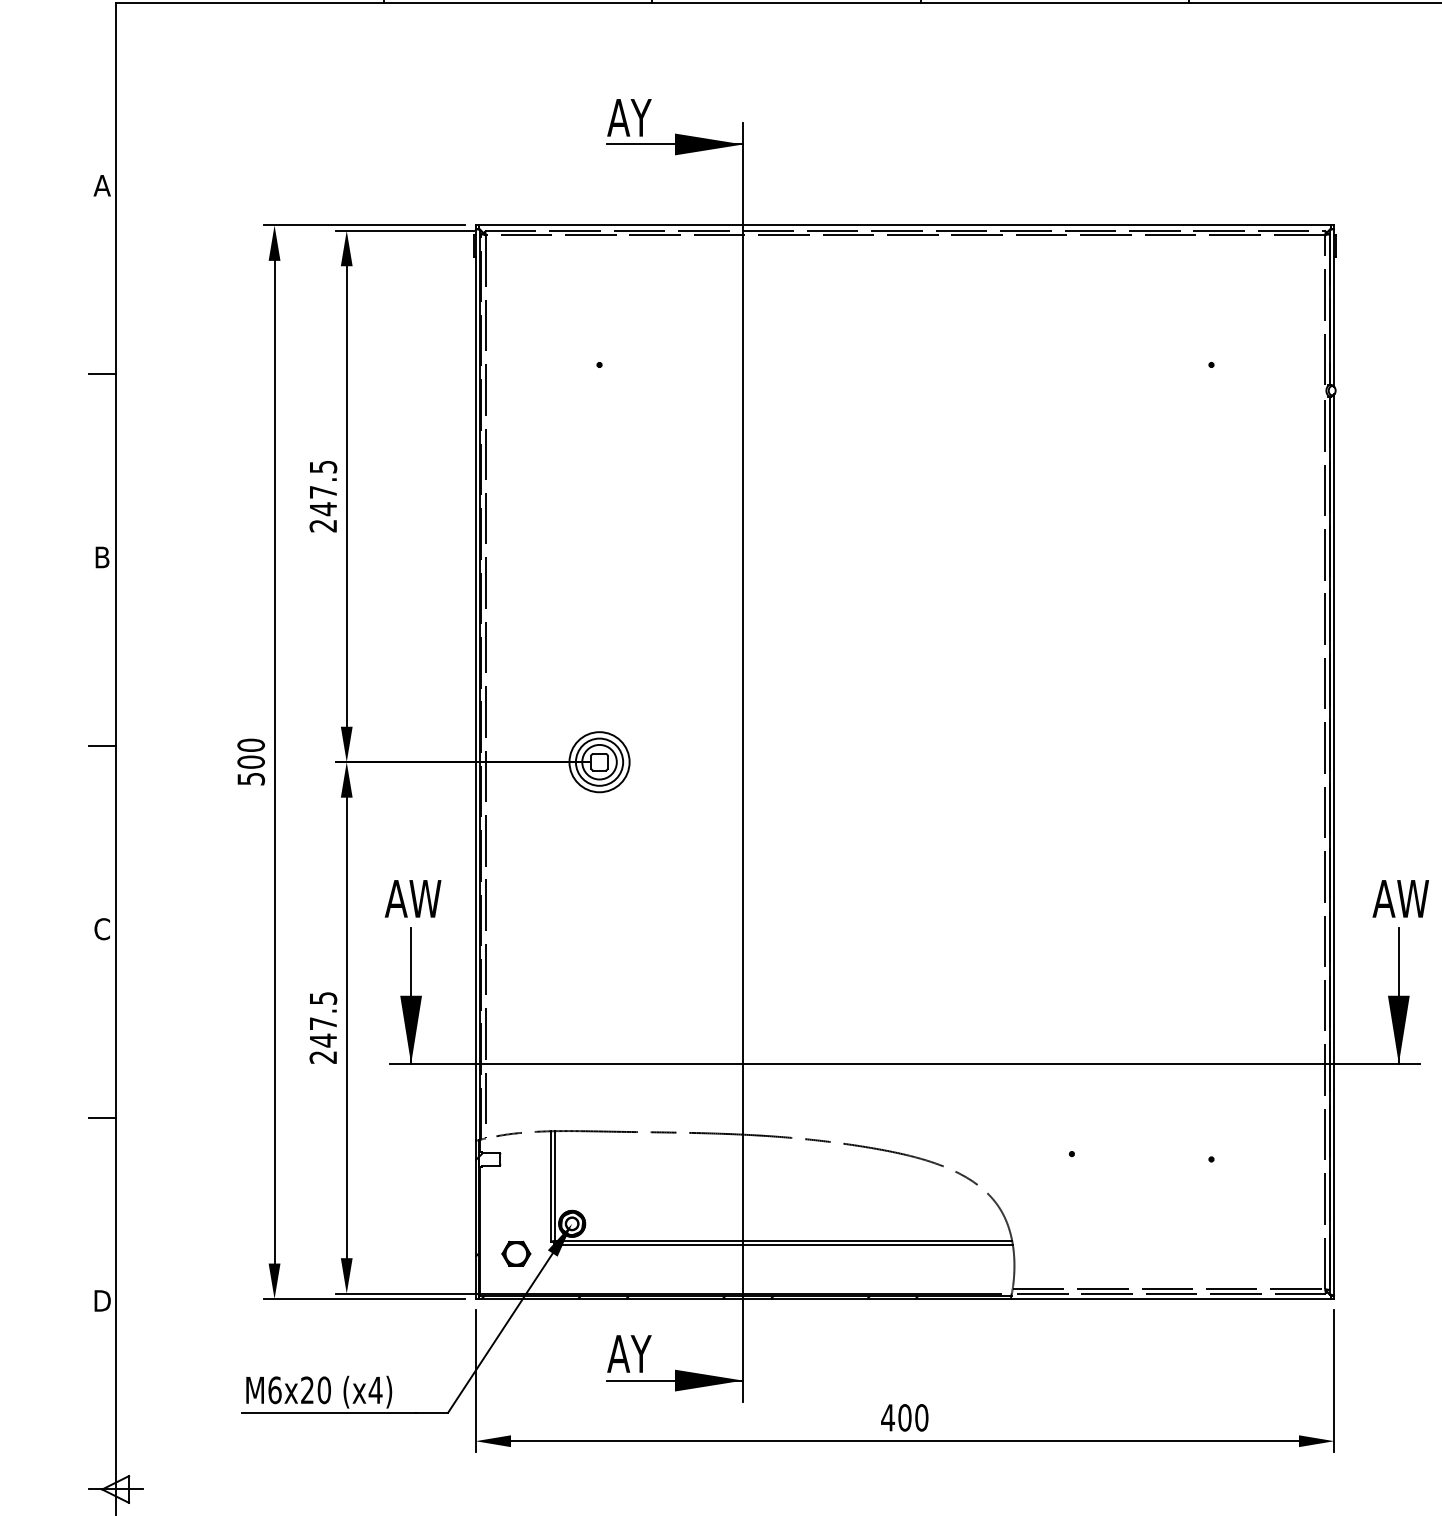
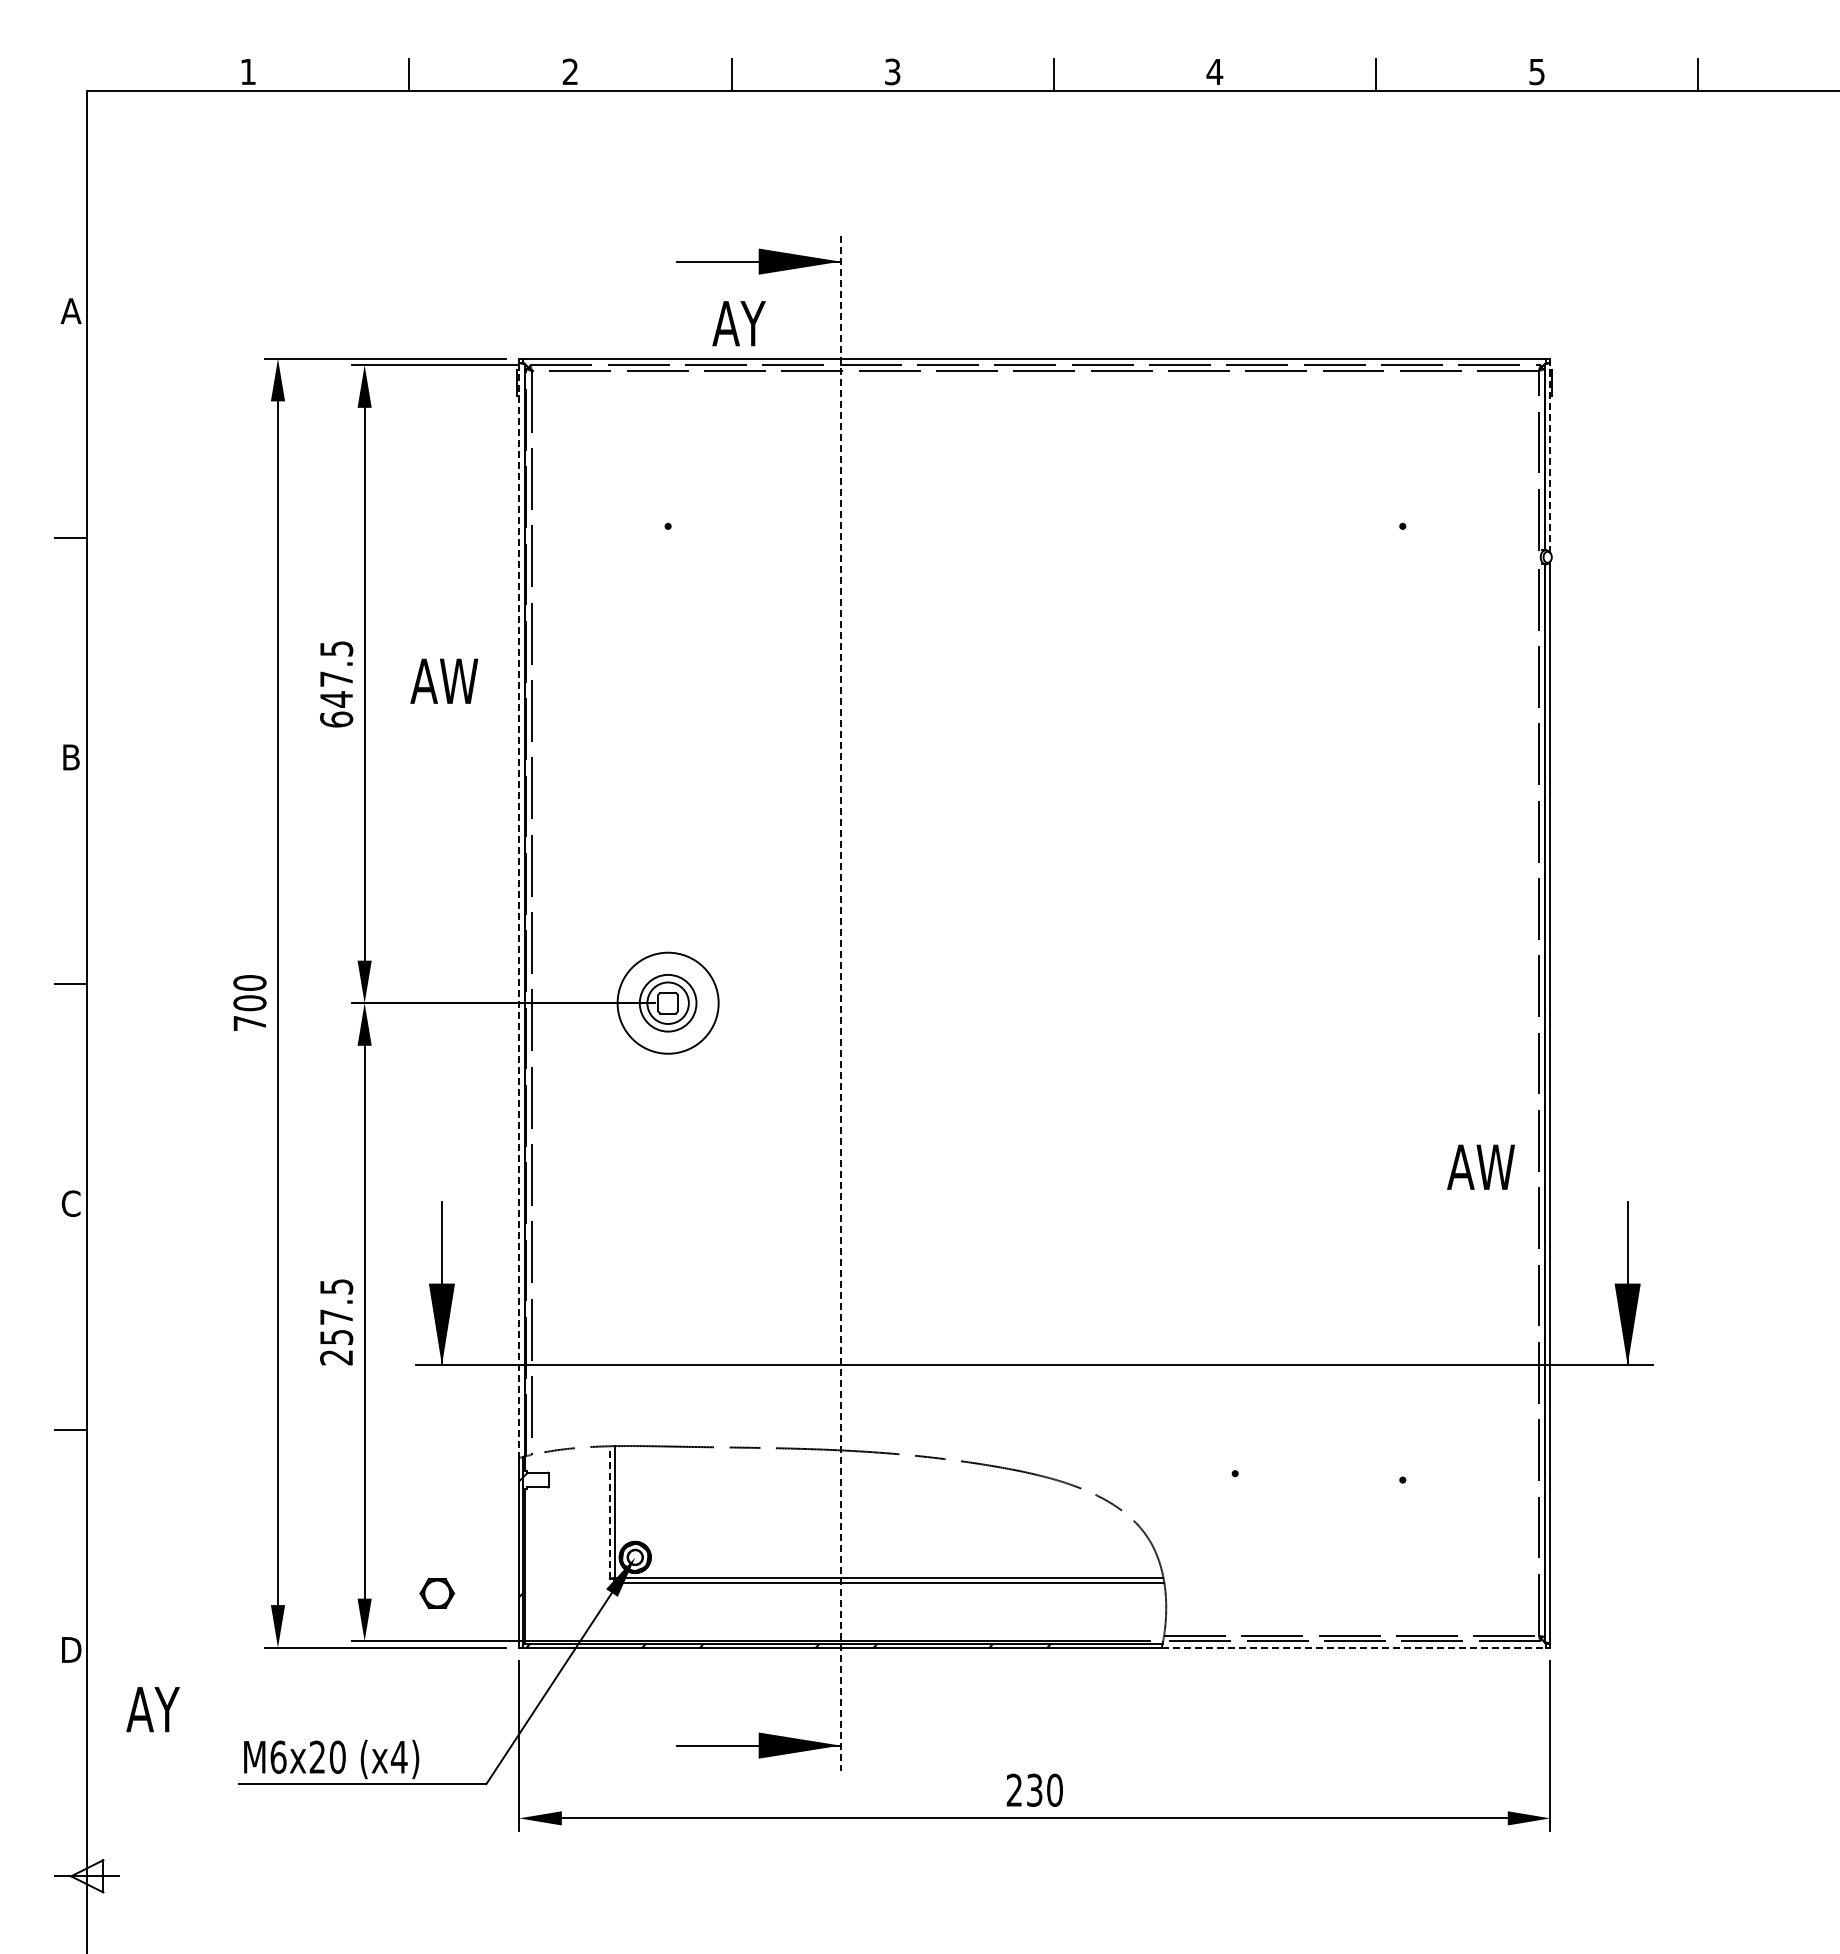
text: (629, 117) -> (738, 323), moved
line: (1334, 307) -> (1550, 457), solid -> dashed
text: (323, 525) -> (336, 719), 247.5 -> 647.5
line: (475, 684) -> (519, 910), solid -> dashed
circle: (599, 762) -> (668, 1003), size x1.4
line: (743, 762) -> (840, 1003), solid -> dashed
text: (250, 779) -> (249, 1023), 500 -> 700
text: (413, 898) -> (444, 680), moved
text: (1400, 898) -> (1480, 1166), moved
text: (323, 1040) -> (336, 1337), 247.5 -> 257.5
line: (550, 1186) -> (609, 1512), solid -> dashed
part: (516, 1253) -> (437, 1593), moved
line: (1171, 1298) -> (1354, 1647), solid -> dashed
text: (629, 1353) -> (152, 1709), moved
text: (896, 1417) -> (1024, 1789), 400 -> 230

